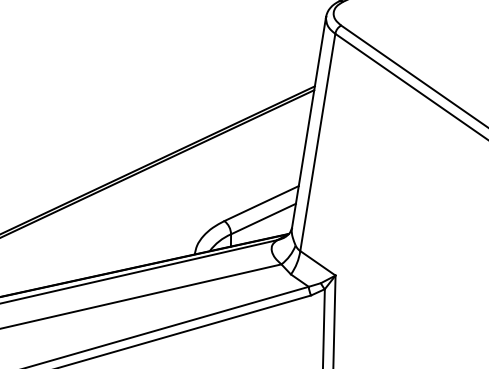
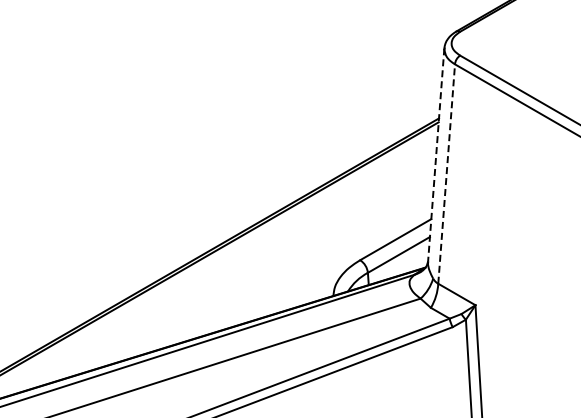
line: (309, 122) -> (436, 154), solid -> dashed
line: (317, 141) -> (446, 173), solid -> dashed

